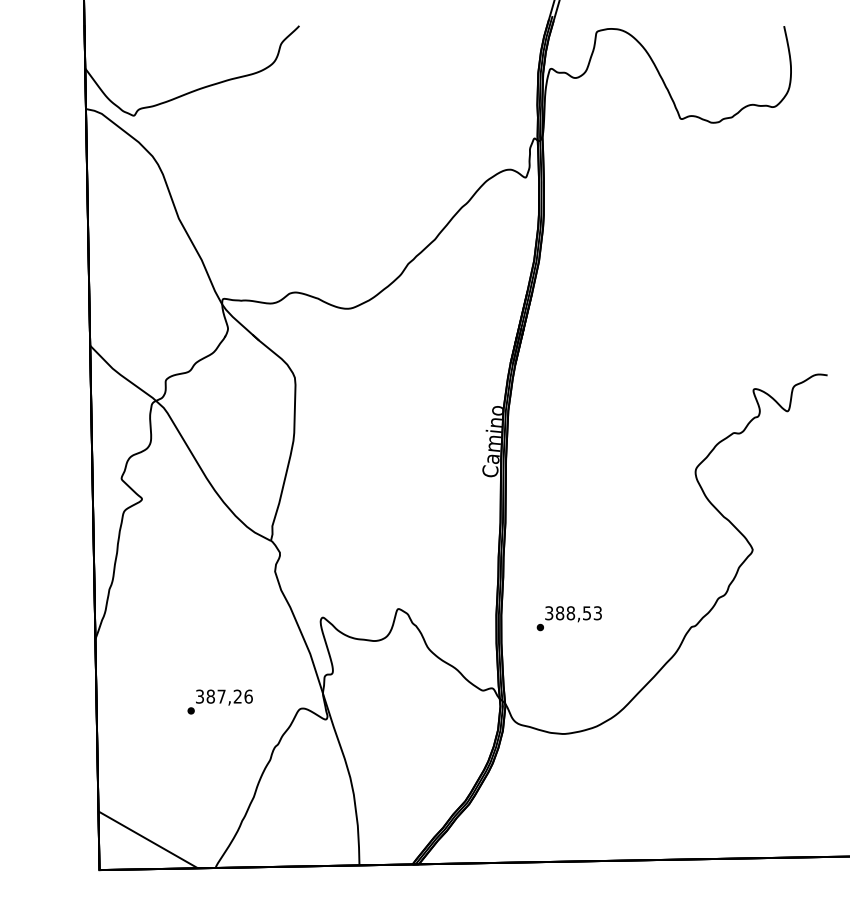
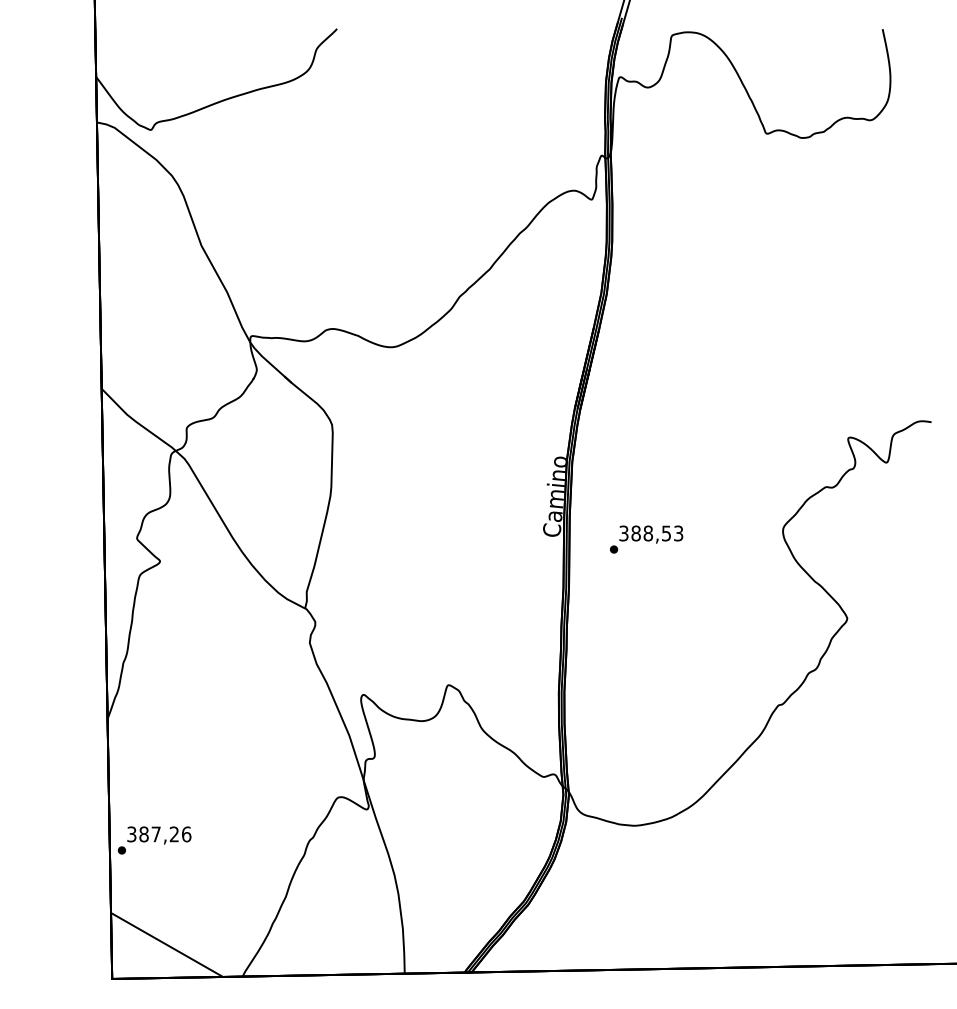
text: (568, 618) -> (645, 539), moved
text: (219, 701) -> (153, 839), moved

